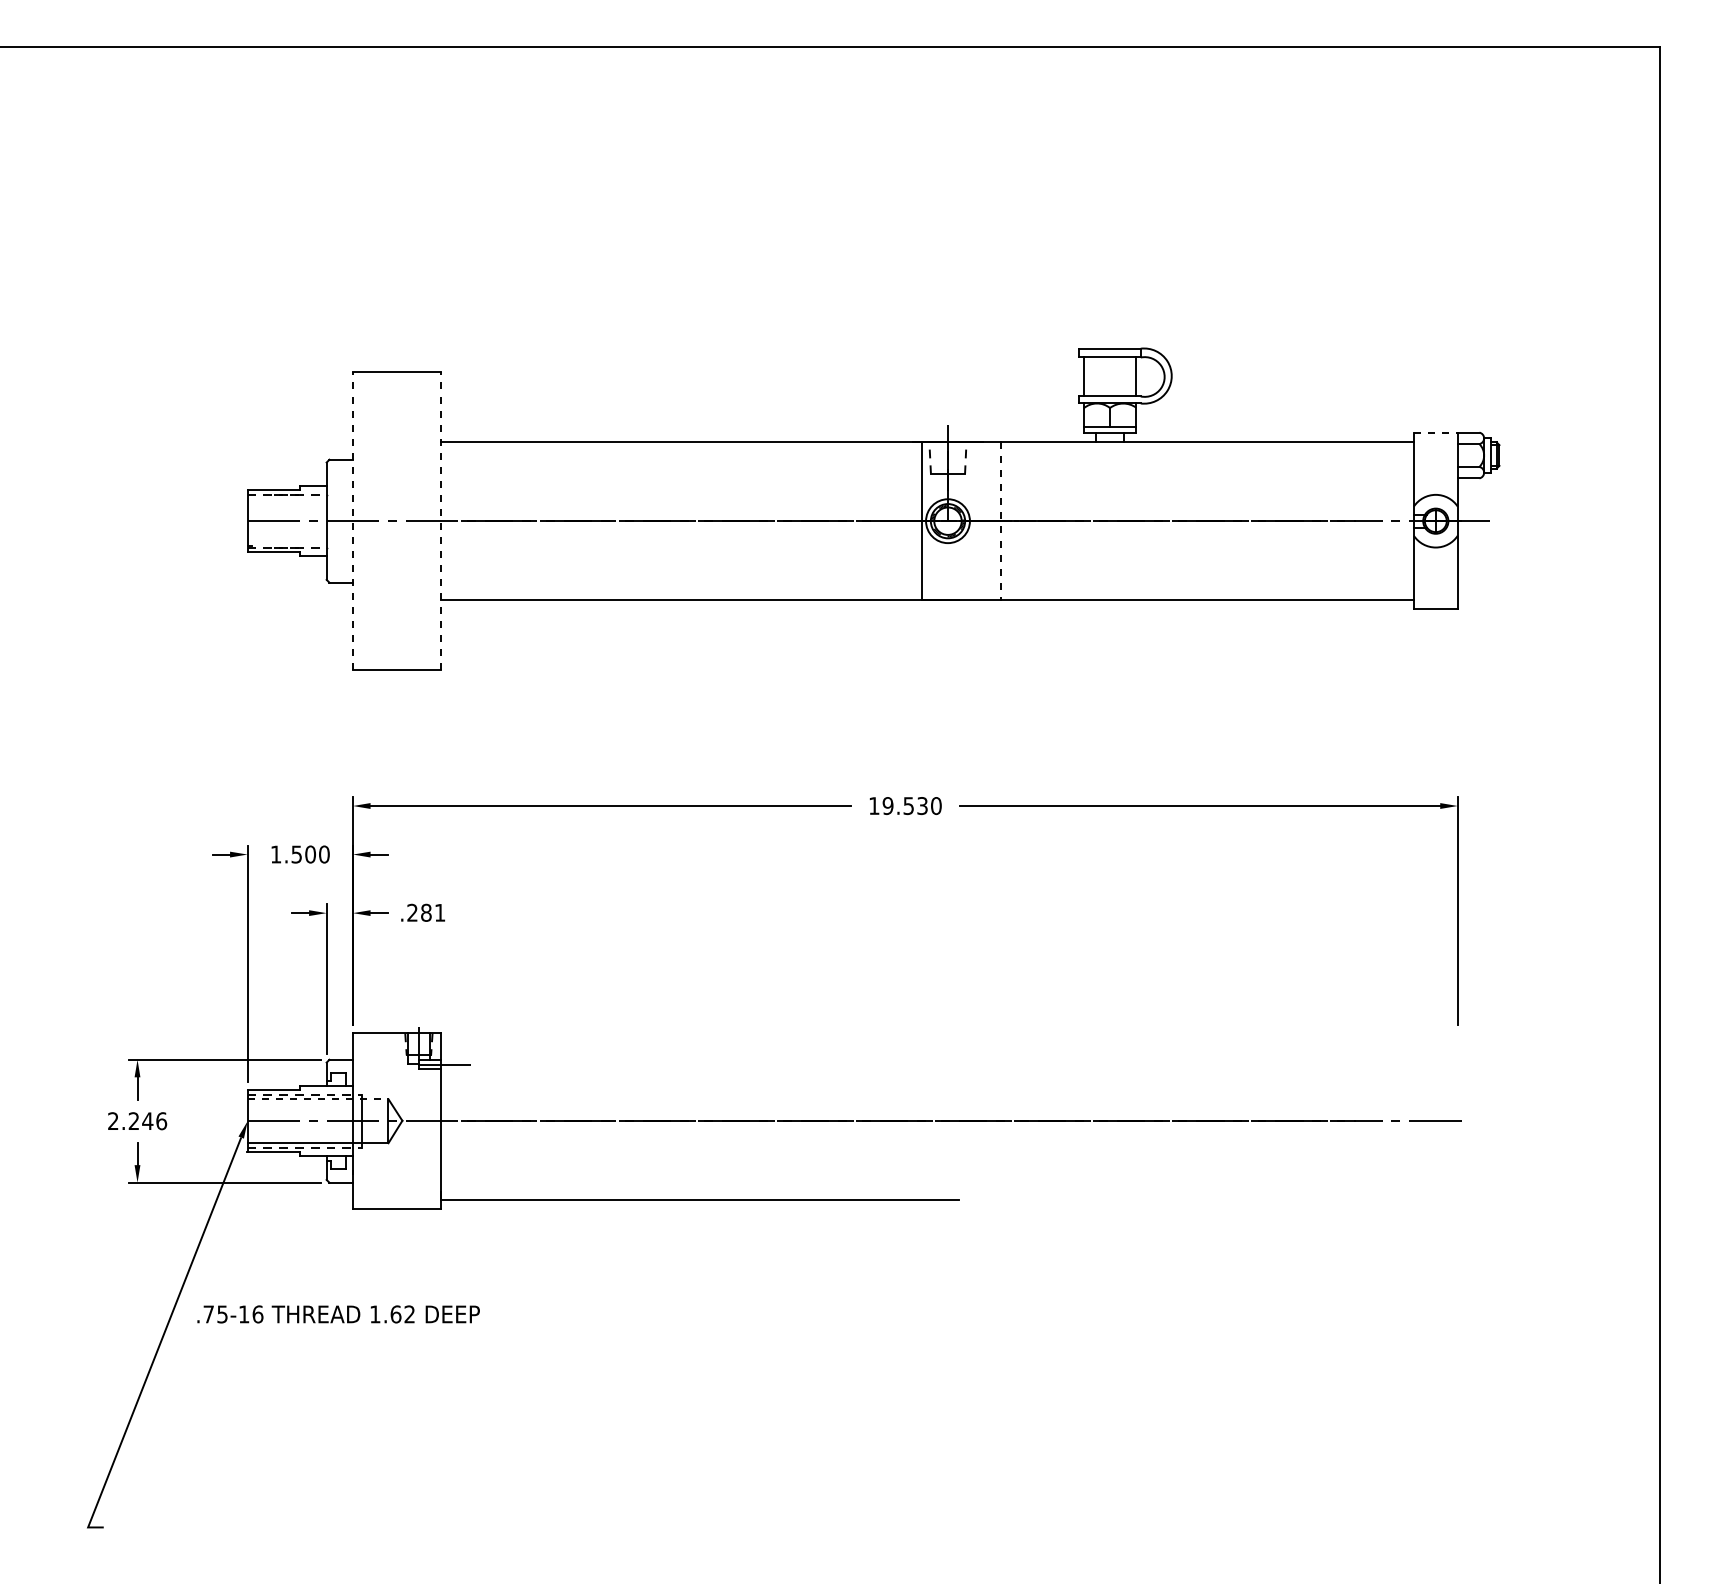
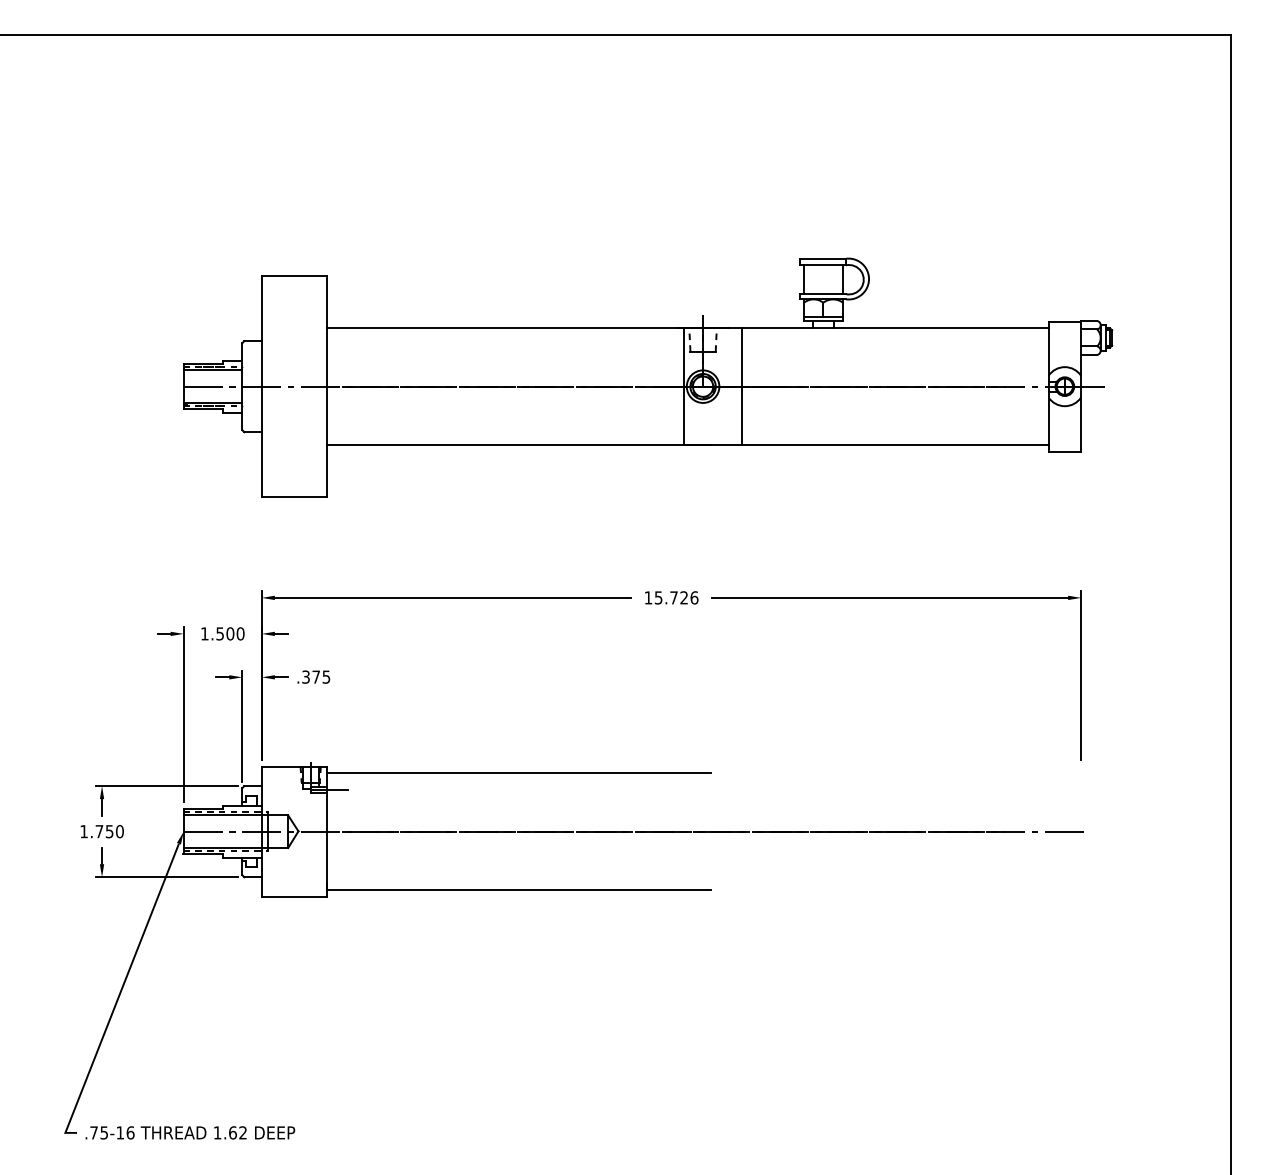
line: (1435, 433) -> (1064, 321), dashed -> solid
line: (286, 499) -> (212, 370), added
line: (353, 520) -> (262, 386), dashed -> solid
line: (440, 520) -> (326, 386), dashed -> solid
line: (1000, 521) -> (742, 386), dashed -> solid
line: (286, 543) -> (212, 403), added
text: (911, 806) -> (676, 598), 19.530 -> 15.726
text: (426, 912) -> (316, 676), .281 -> .375
line: (699, 1042) -> (518, 773), added
line: (318, 1099) -> (236, 815), dashed -> solid
text: (137, 1121) -> (102, 831), 2.246 -> 1.750
text: (338, 1314) -> (190, 1132), moved

